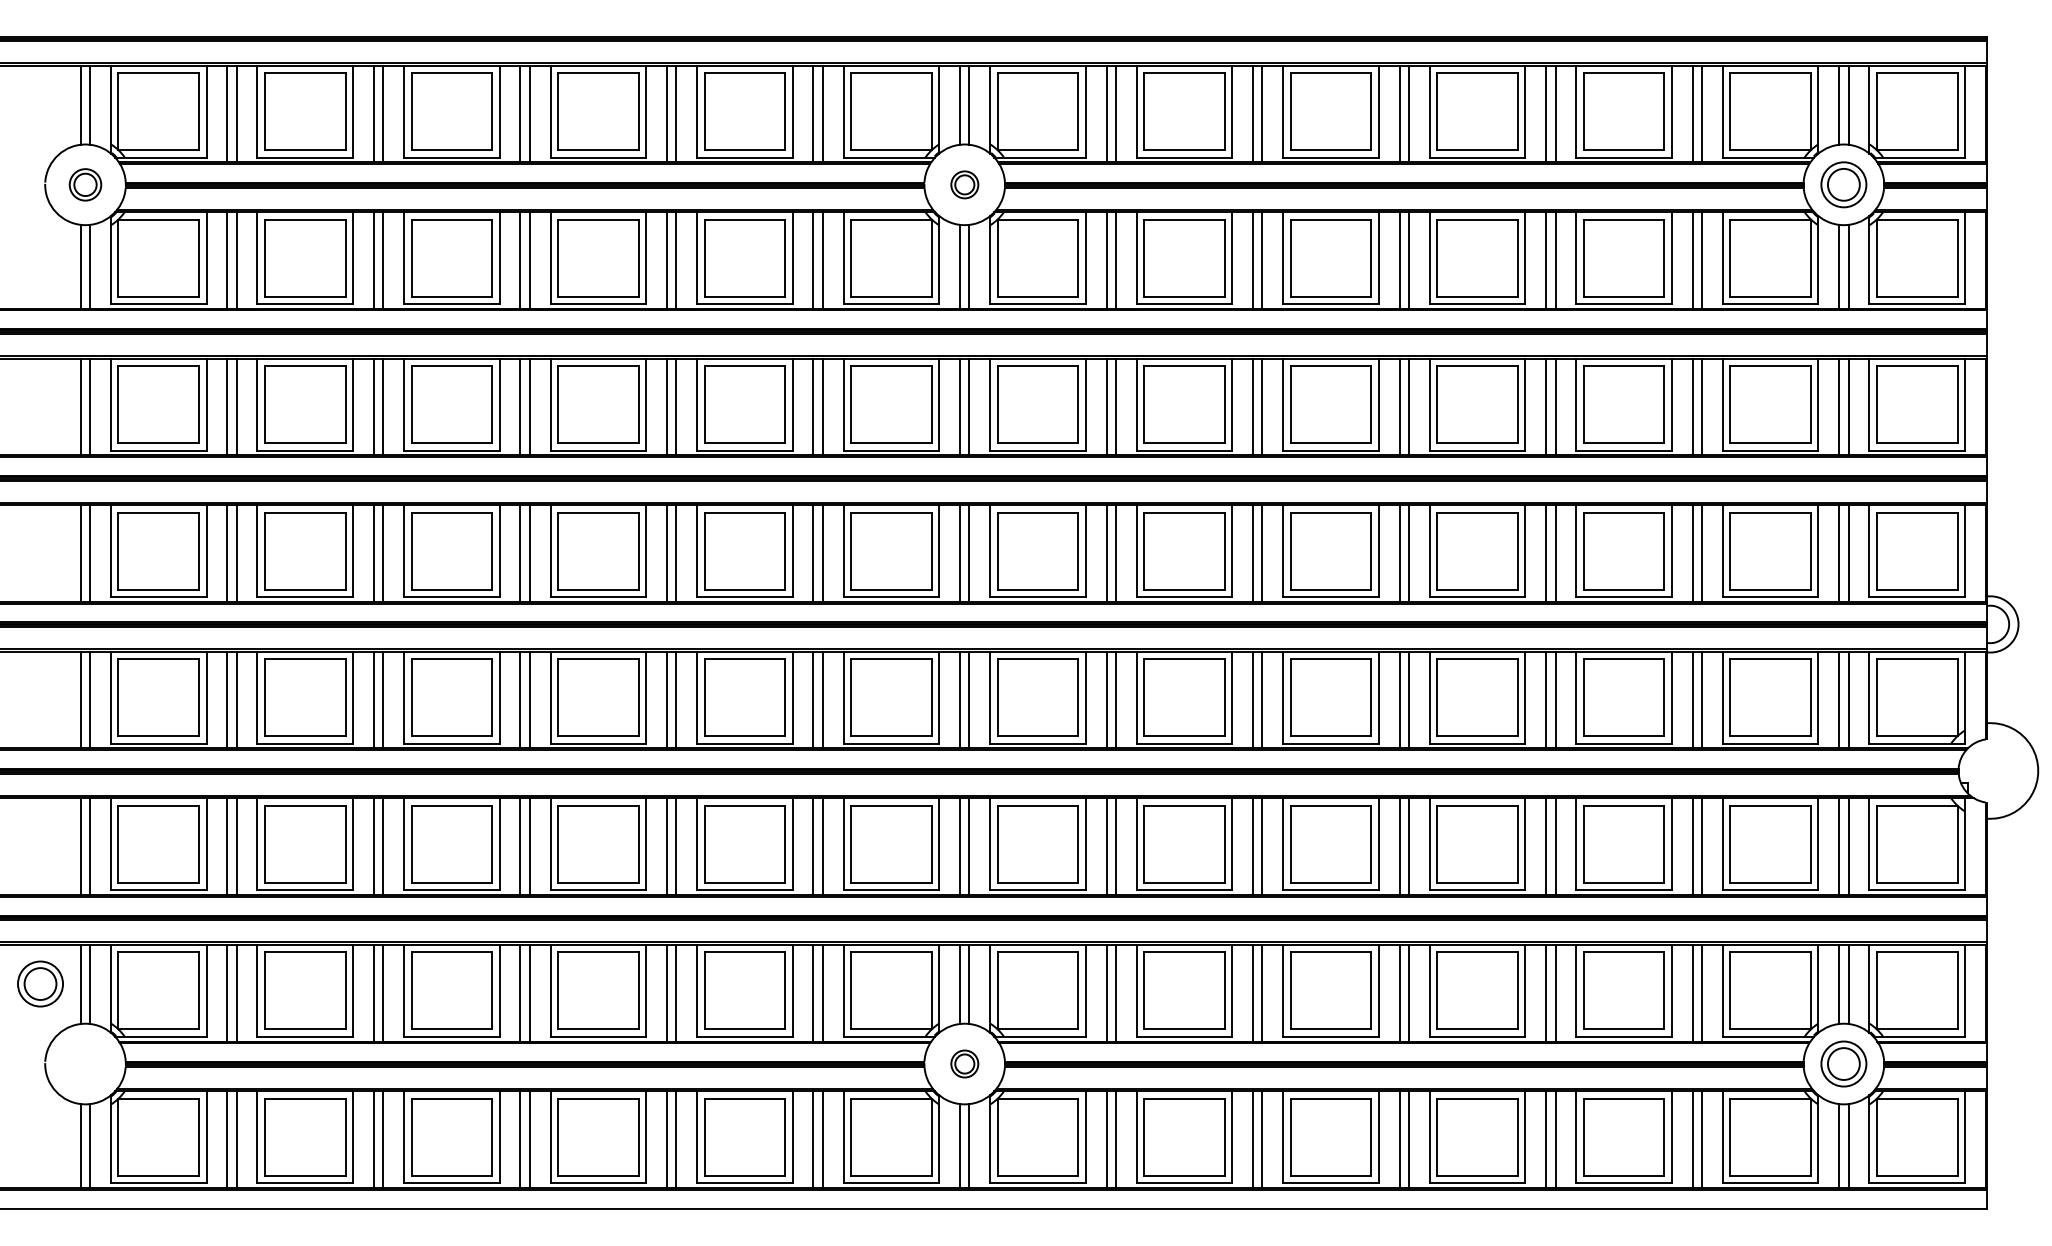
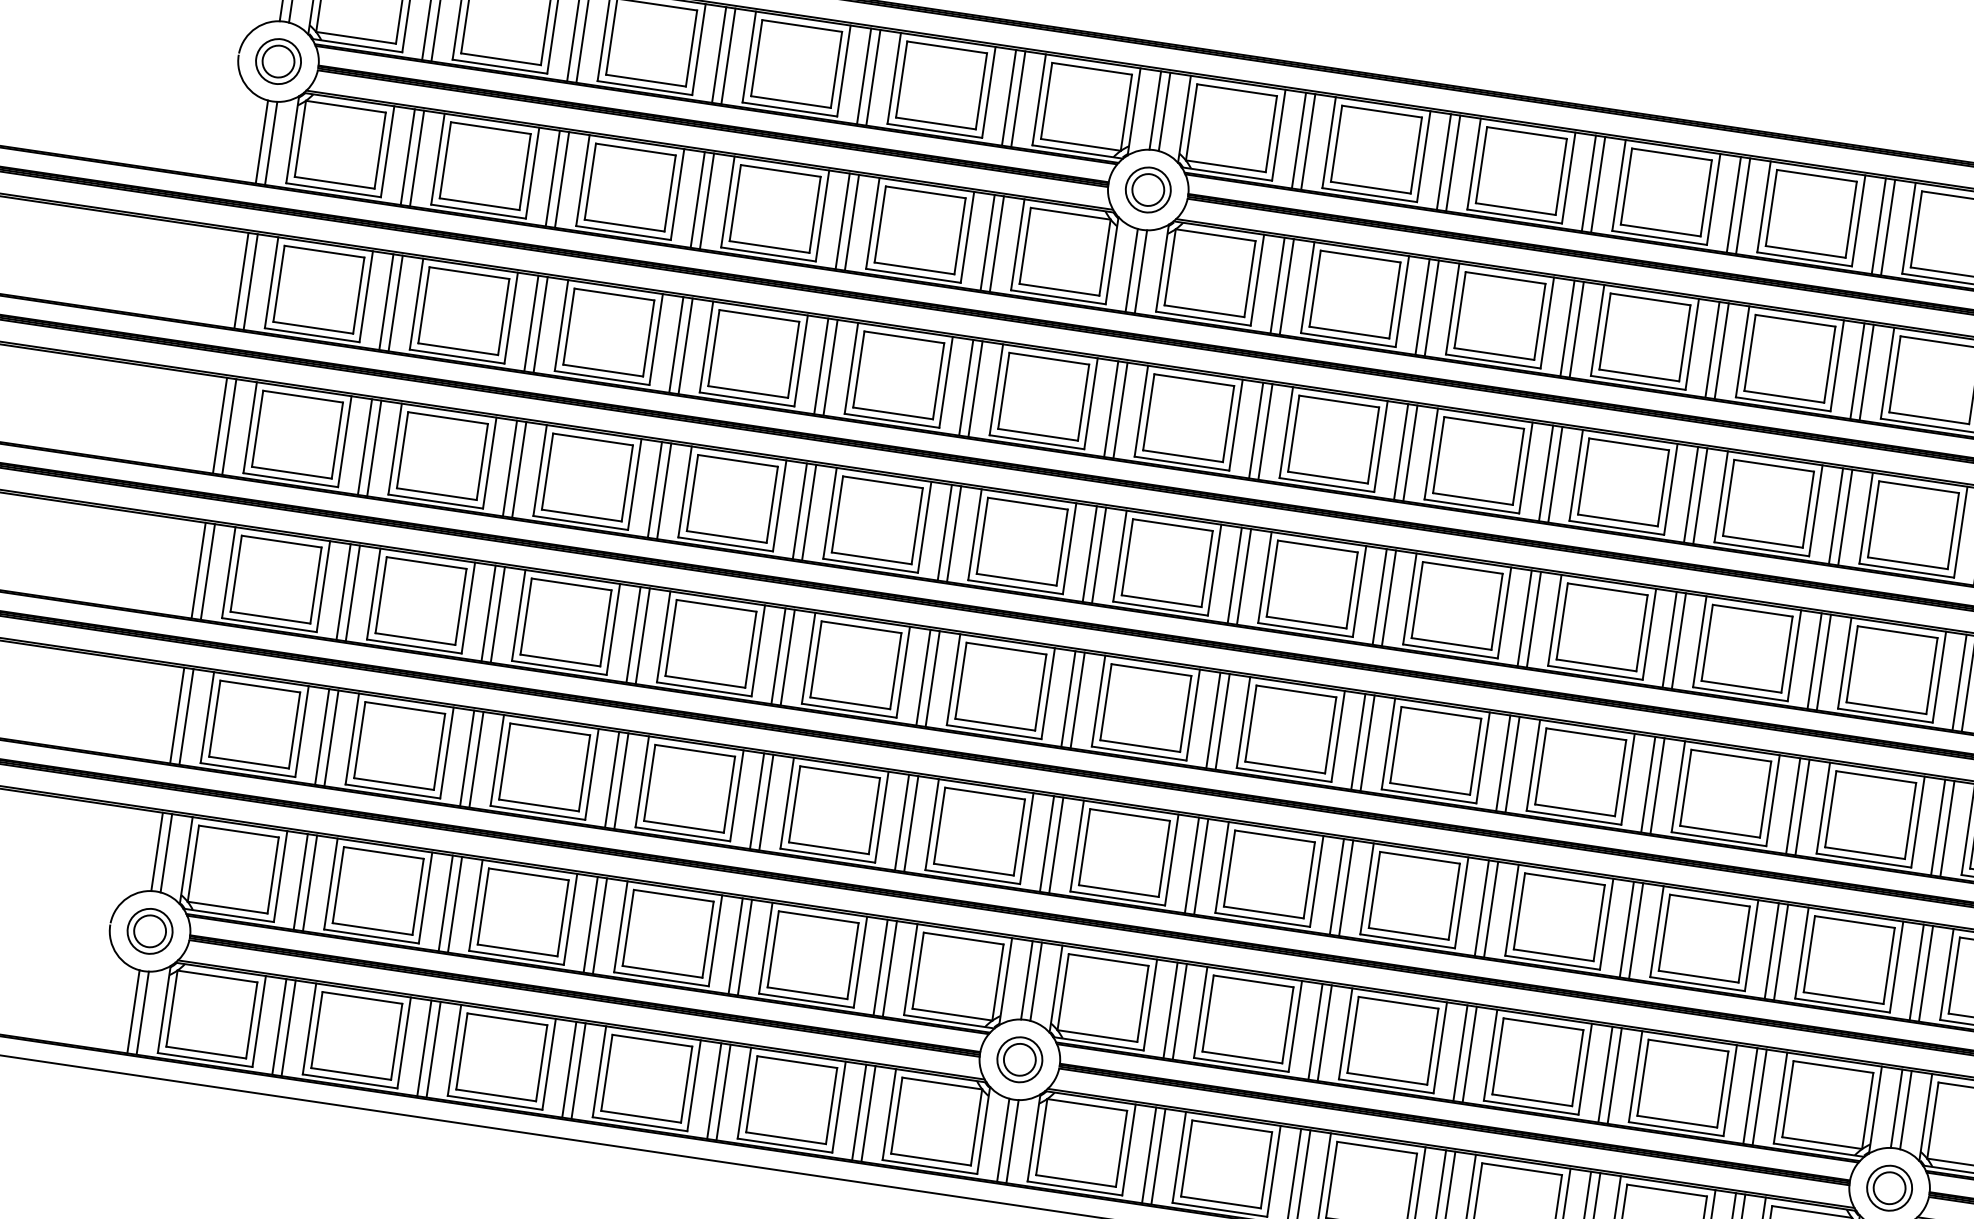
part: (85, 184) -> (278, 61), size x1.43
part: (964, 184) -> (1148, 189), size x1.67
part: (40, 983) -> (150, 930), moved
part: (964, 1063) -> (1019, 1059), size x1.67

